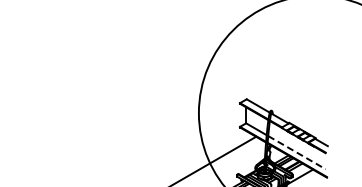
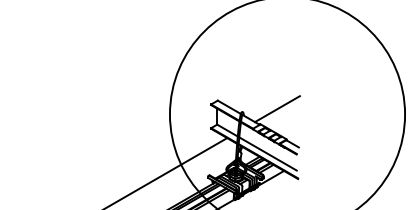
line: (305, 108) -> (276, 109), added
line: (297, 153) -> (268, 154), dashed -> solid

